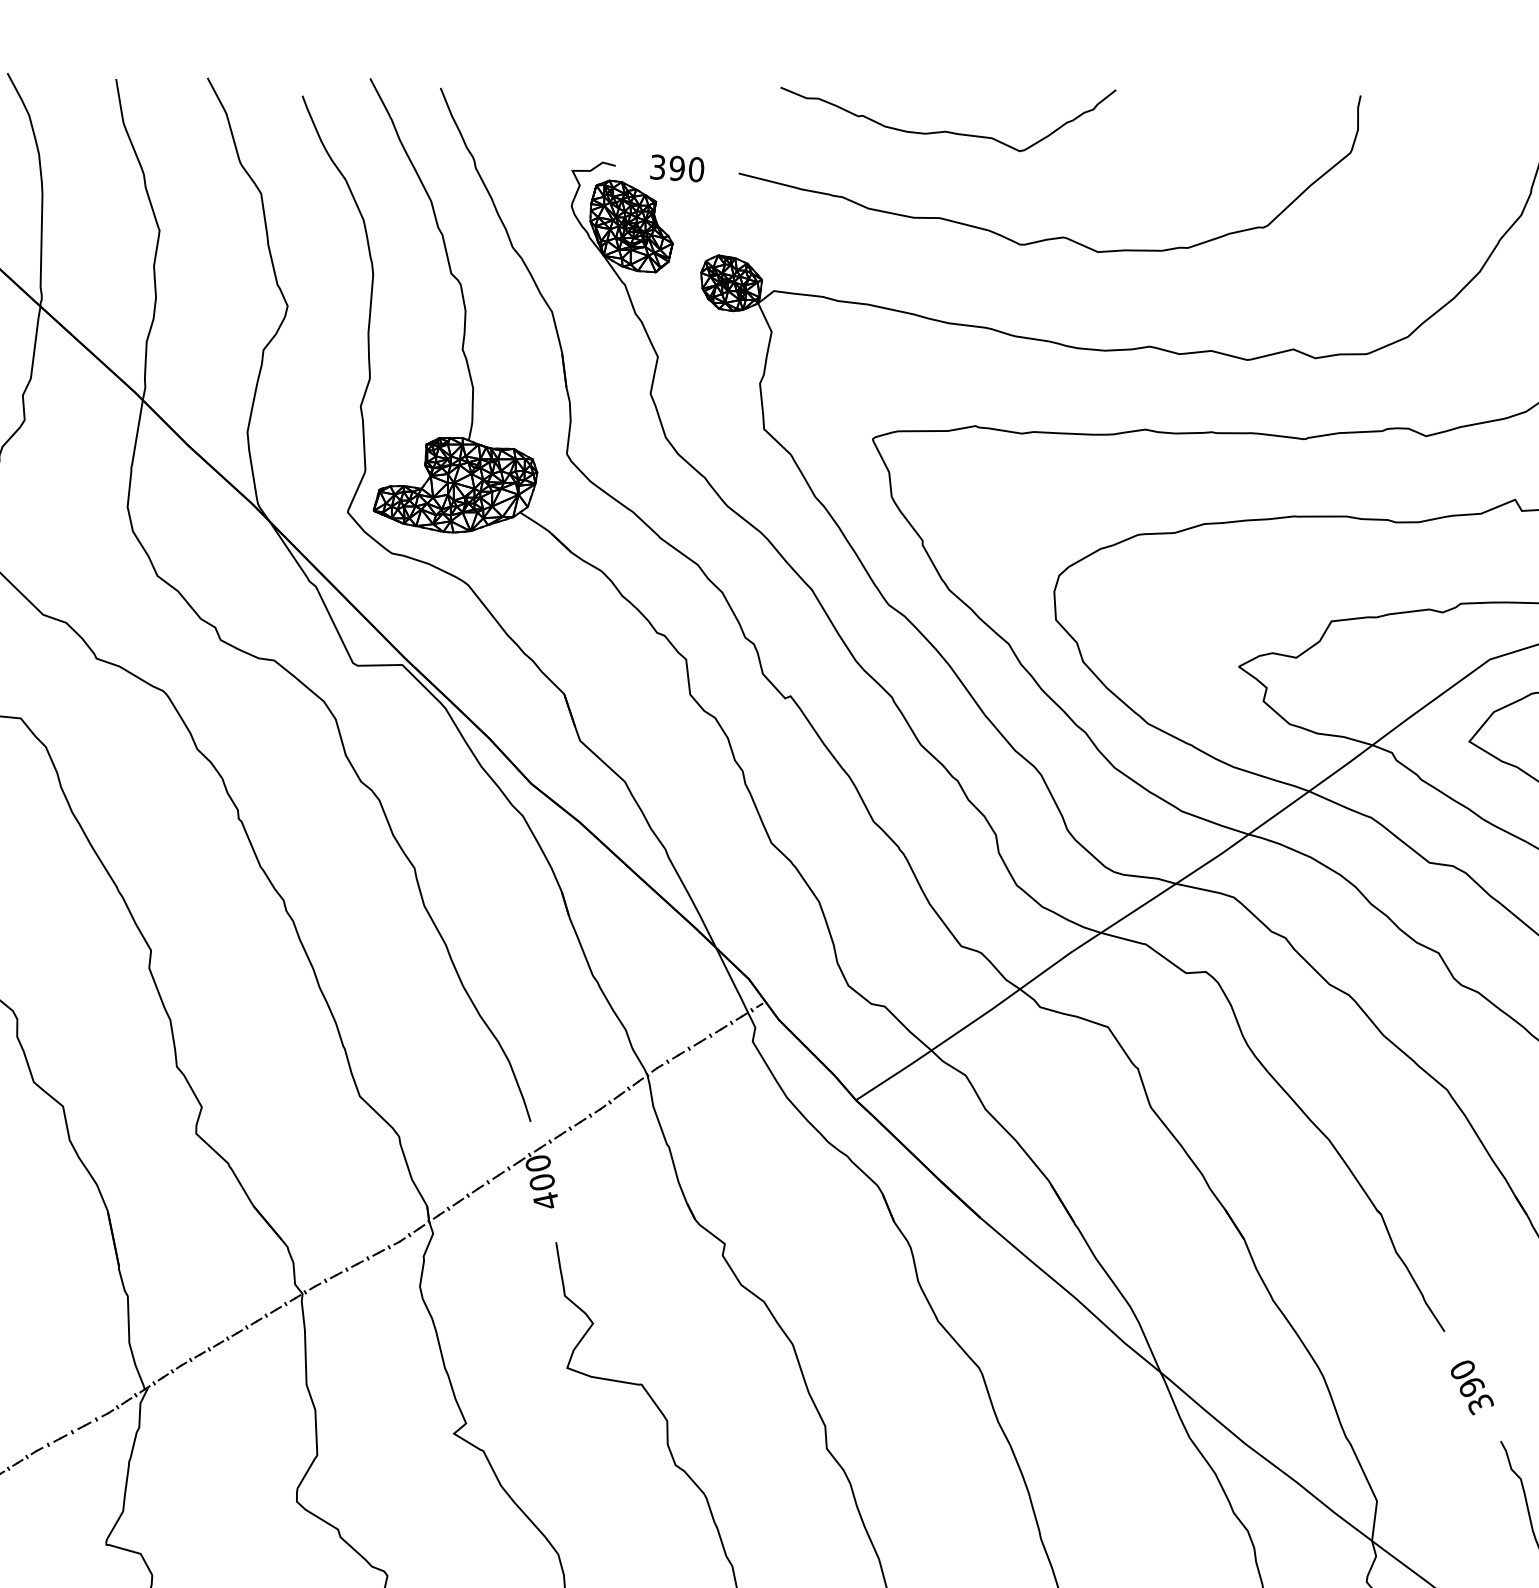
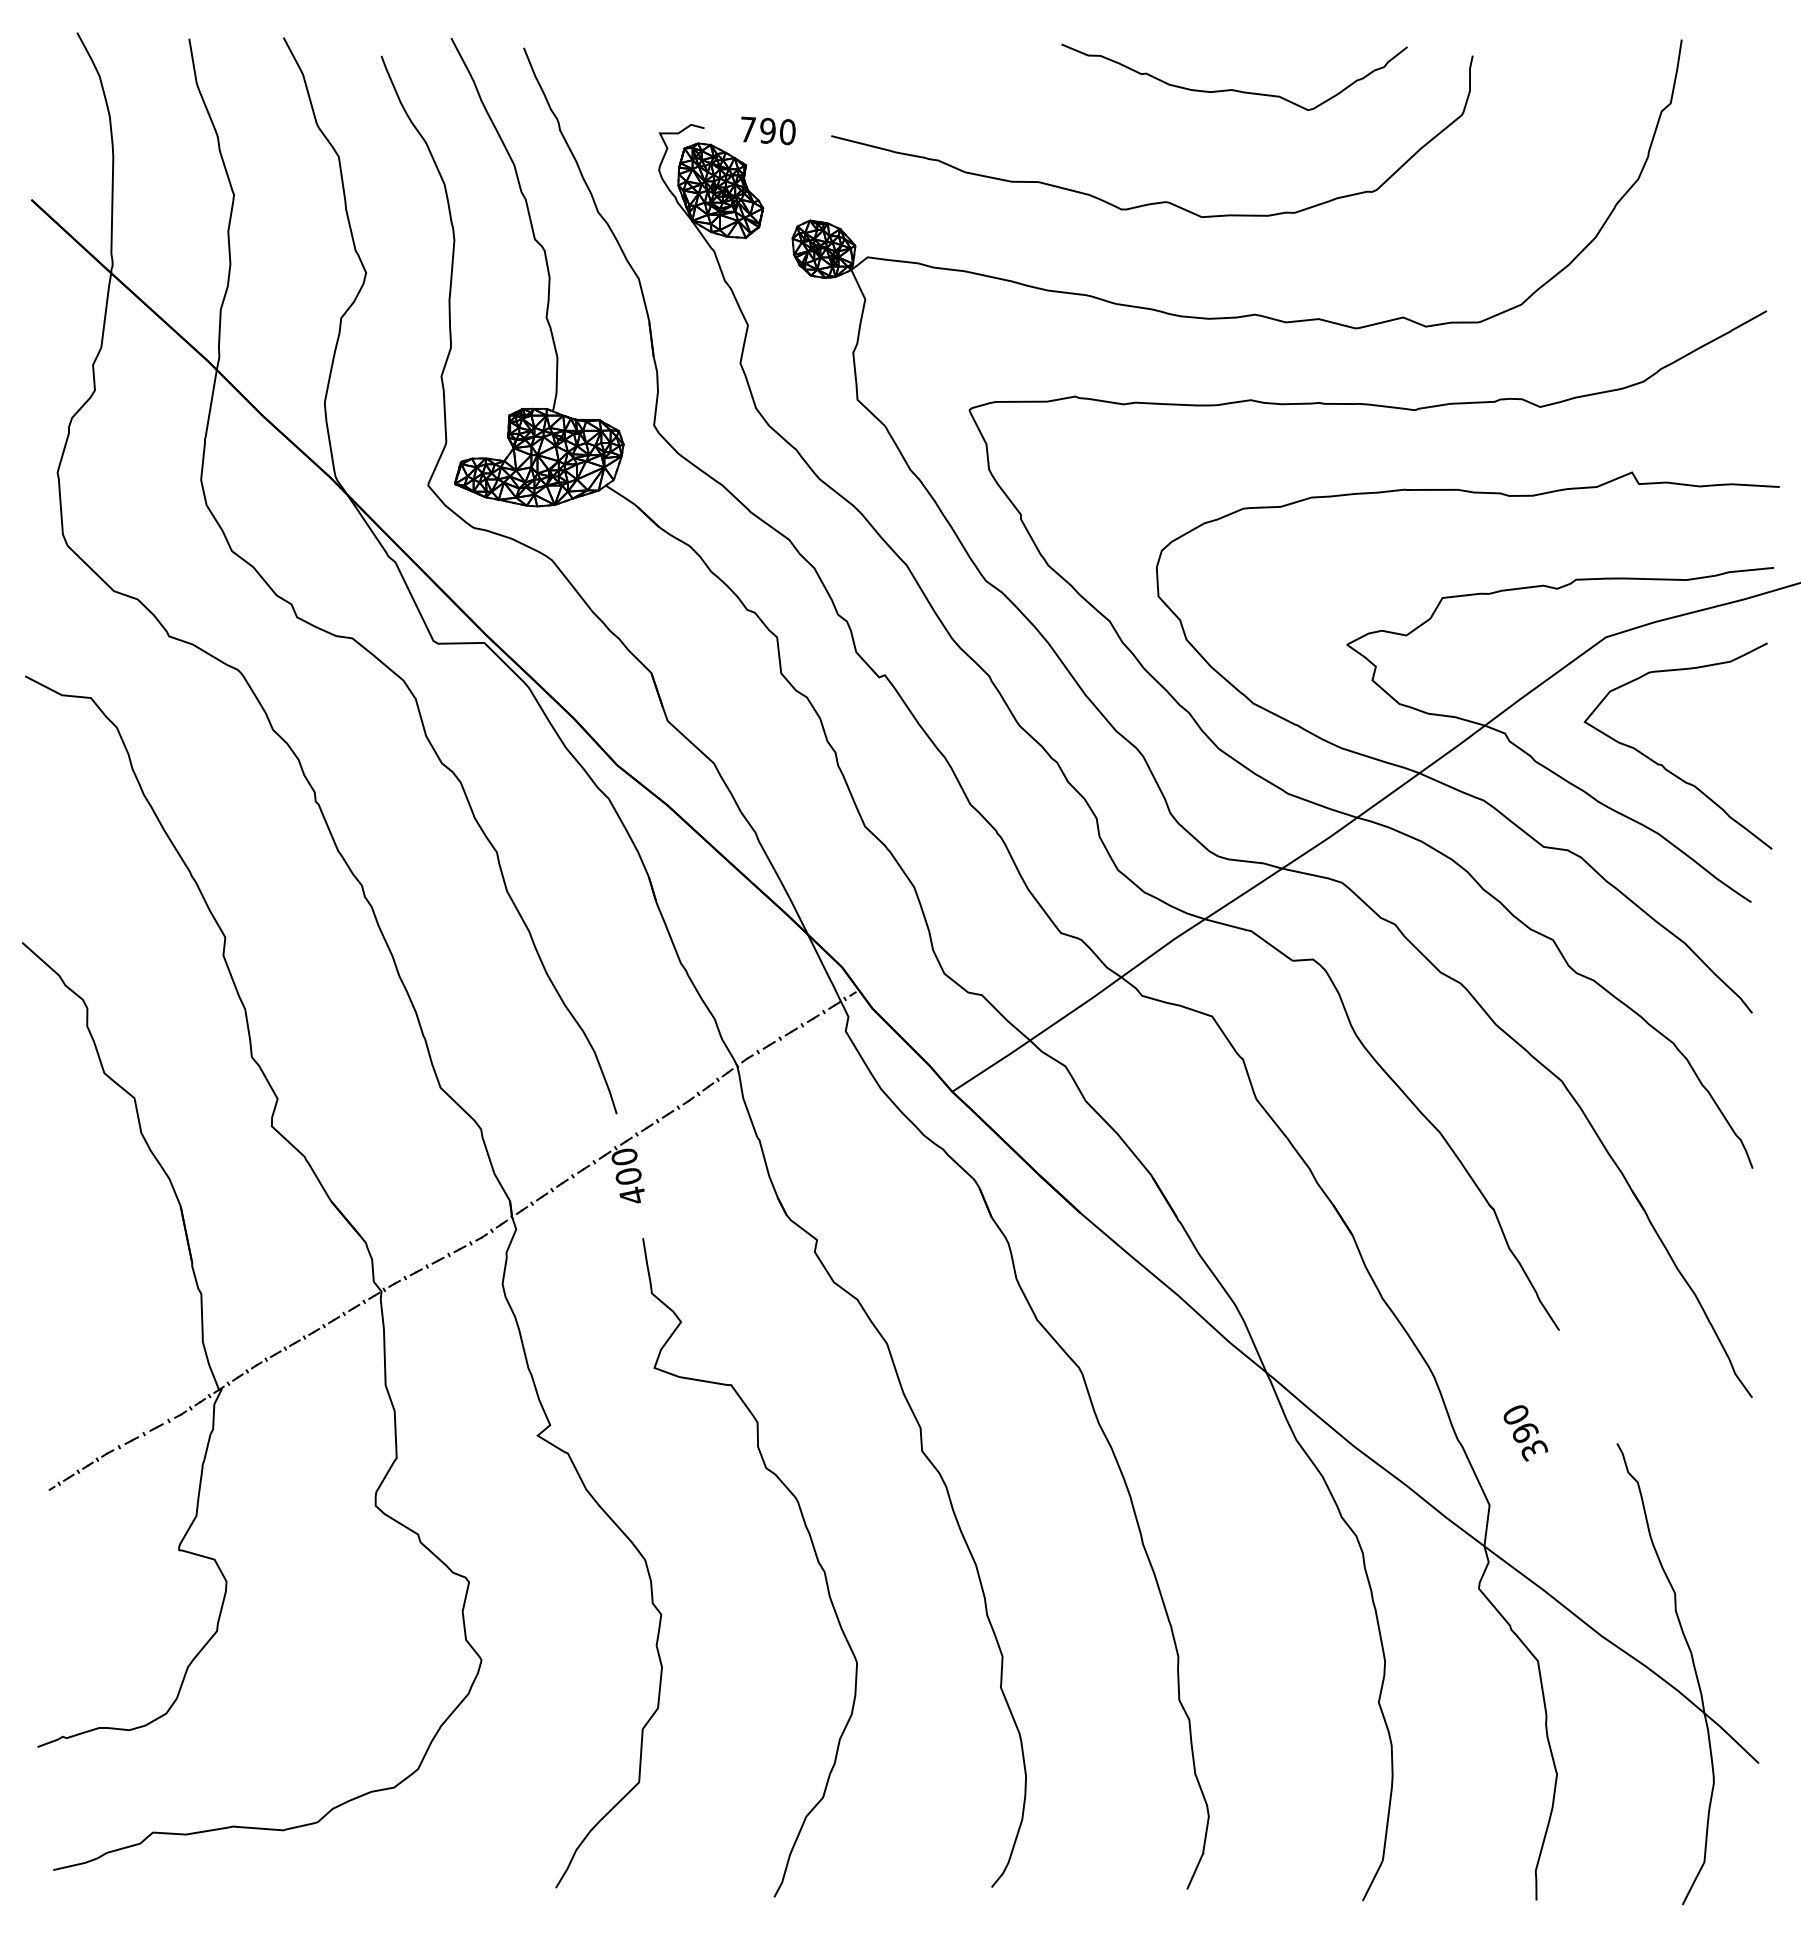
curve: (948, 131) -> (1234, 89), moved
text: (657, 167) -> (747, 129), 390 -> 790
text: (1472, 1387) -> (1525, 1433), moved

